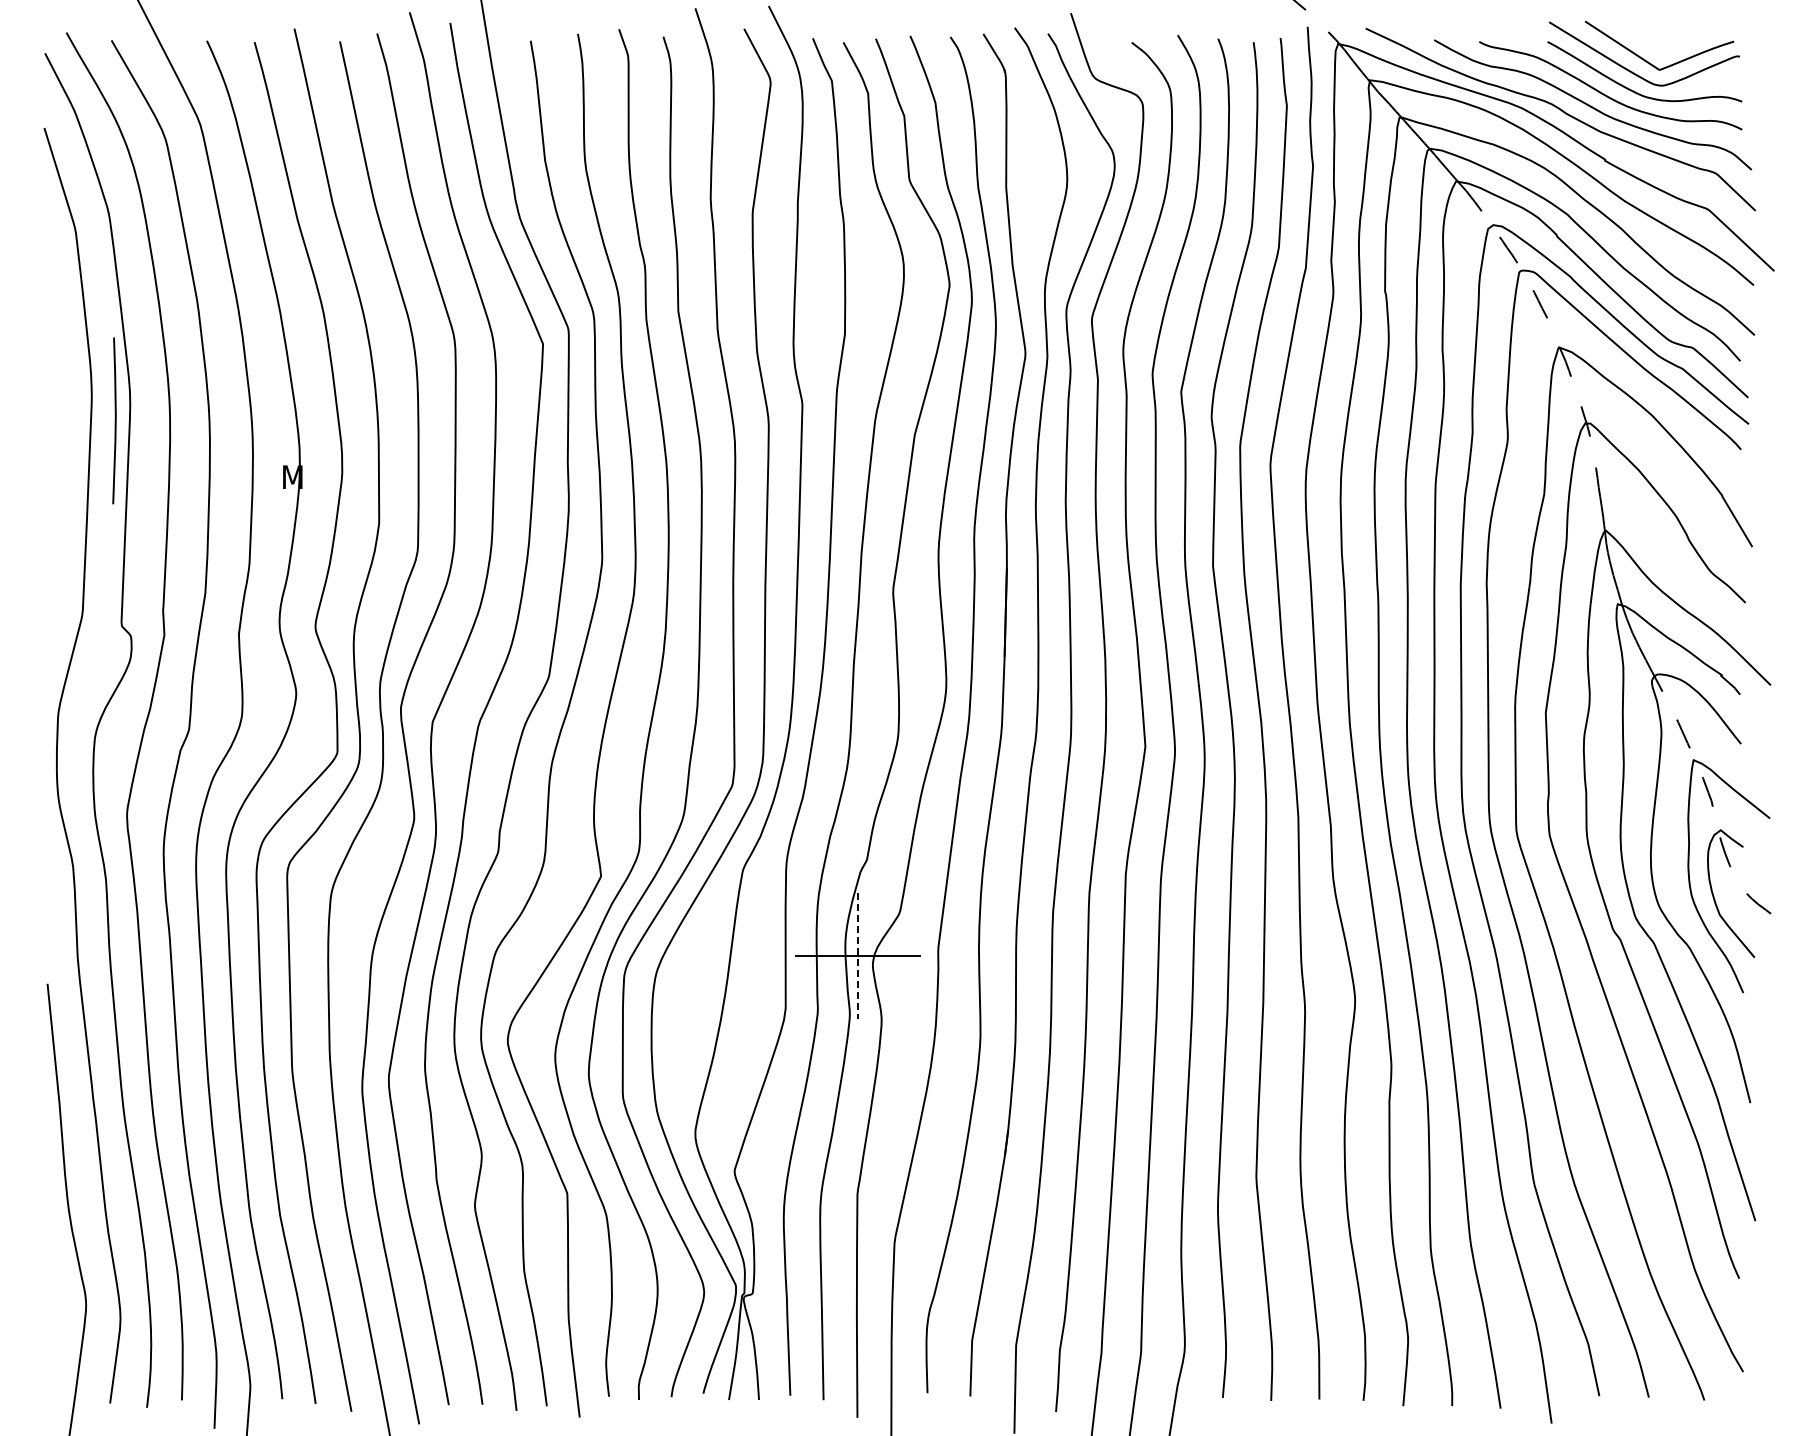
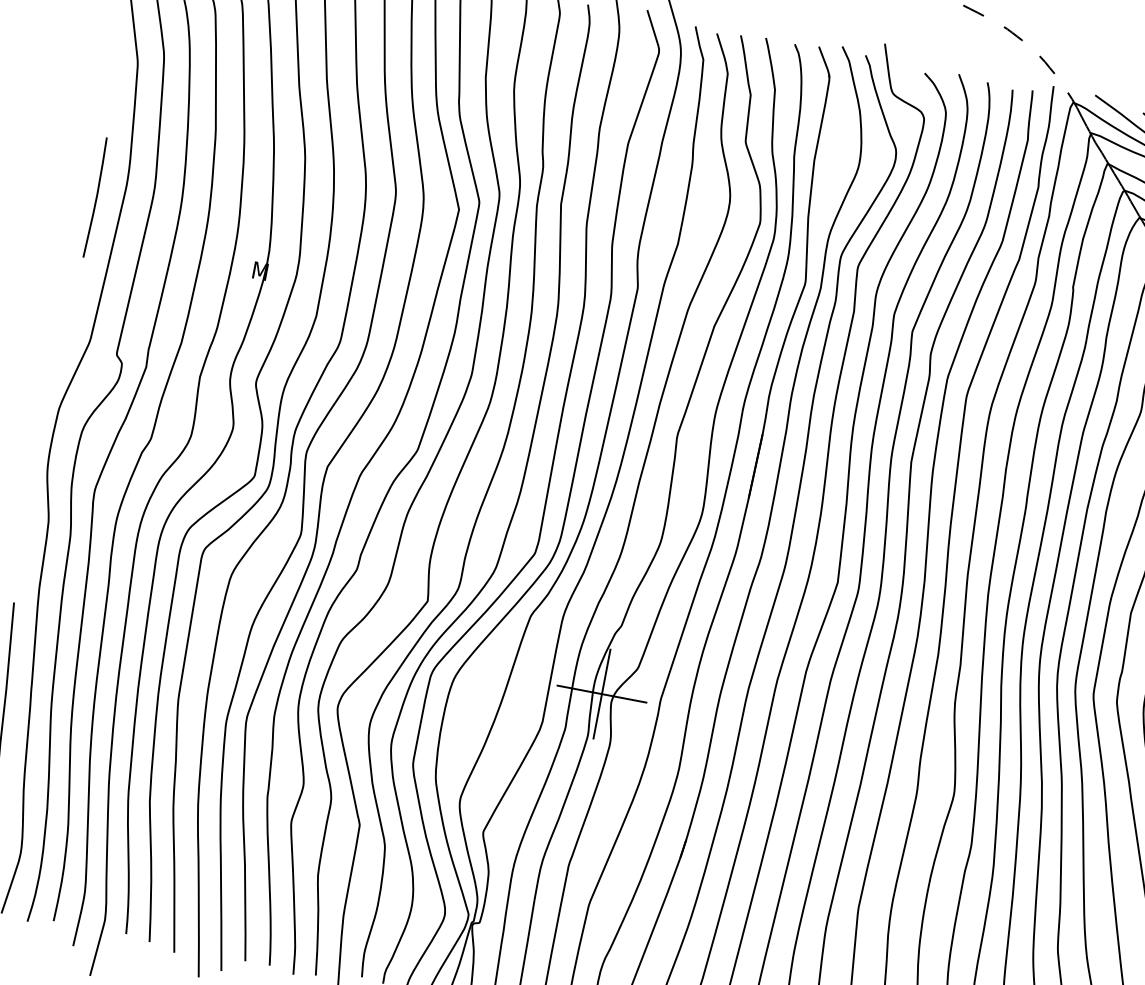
line: (114, 420) -> (95, 197), moved
line: (858, 956) -> (602, 694), dashed -> solid

